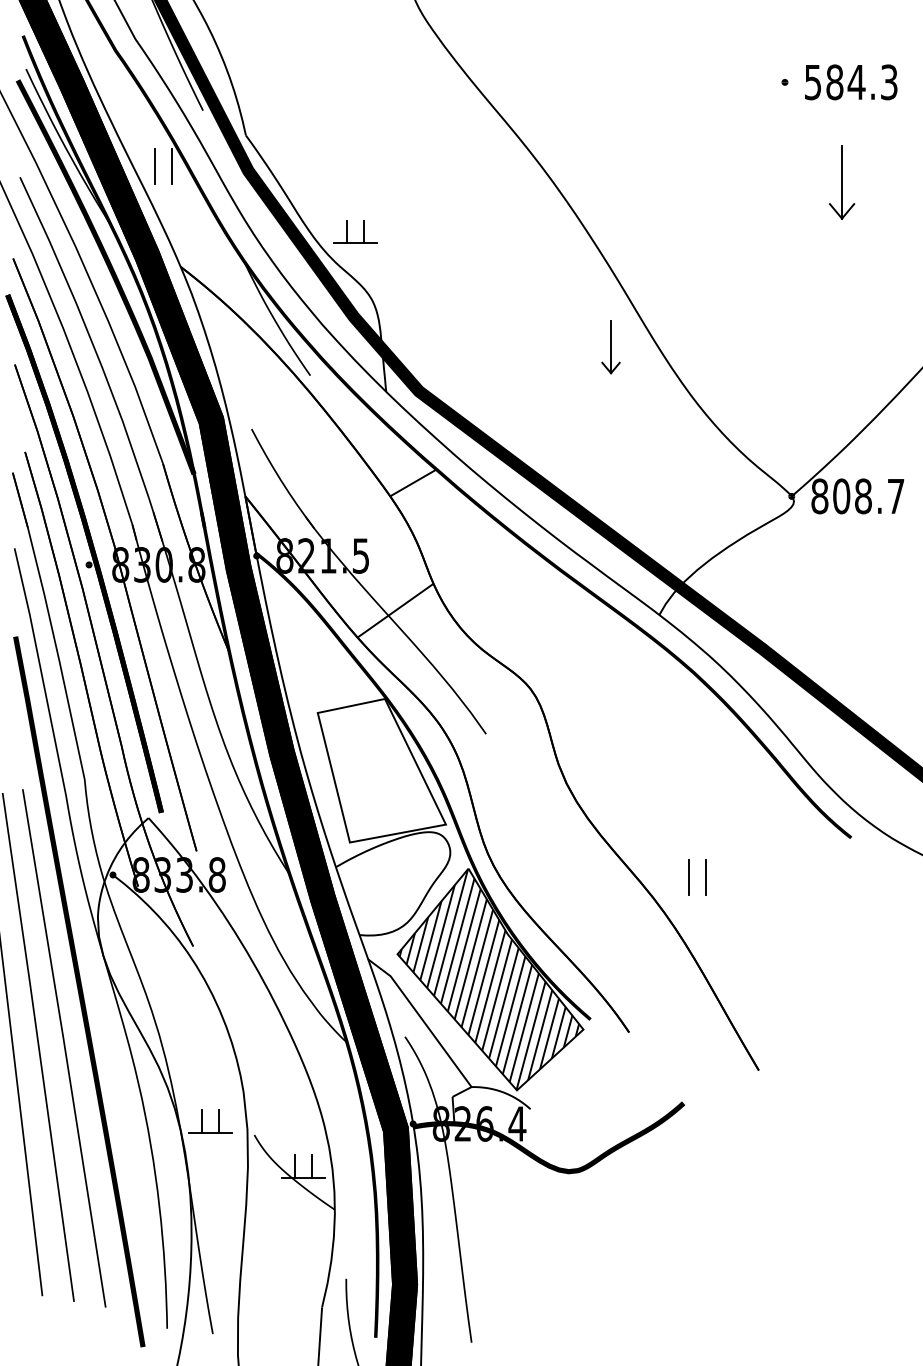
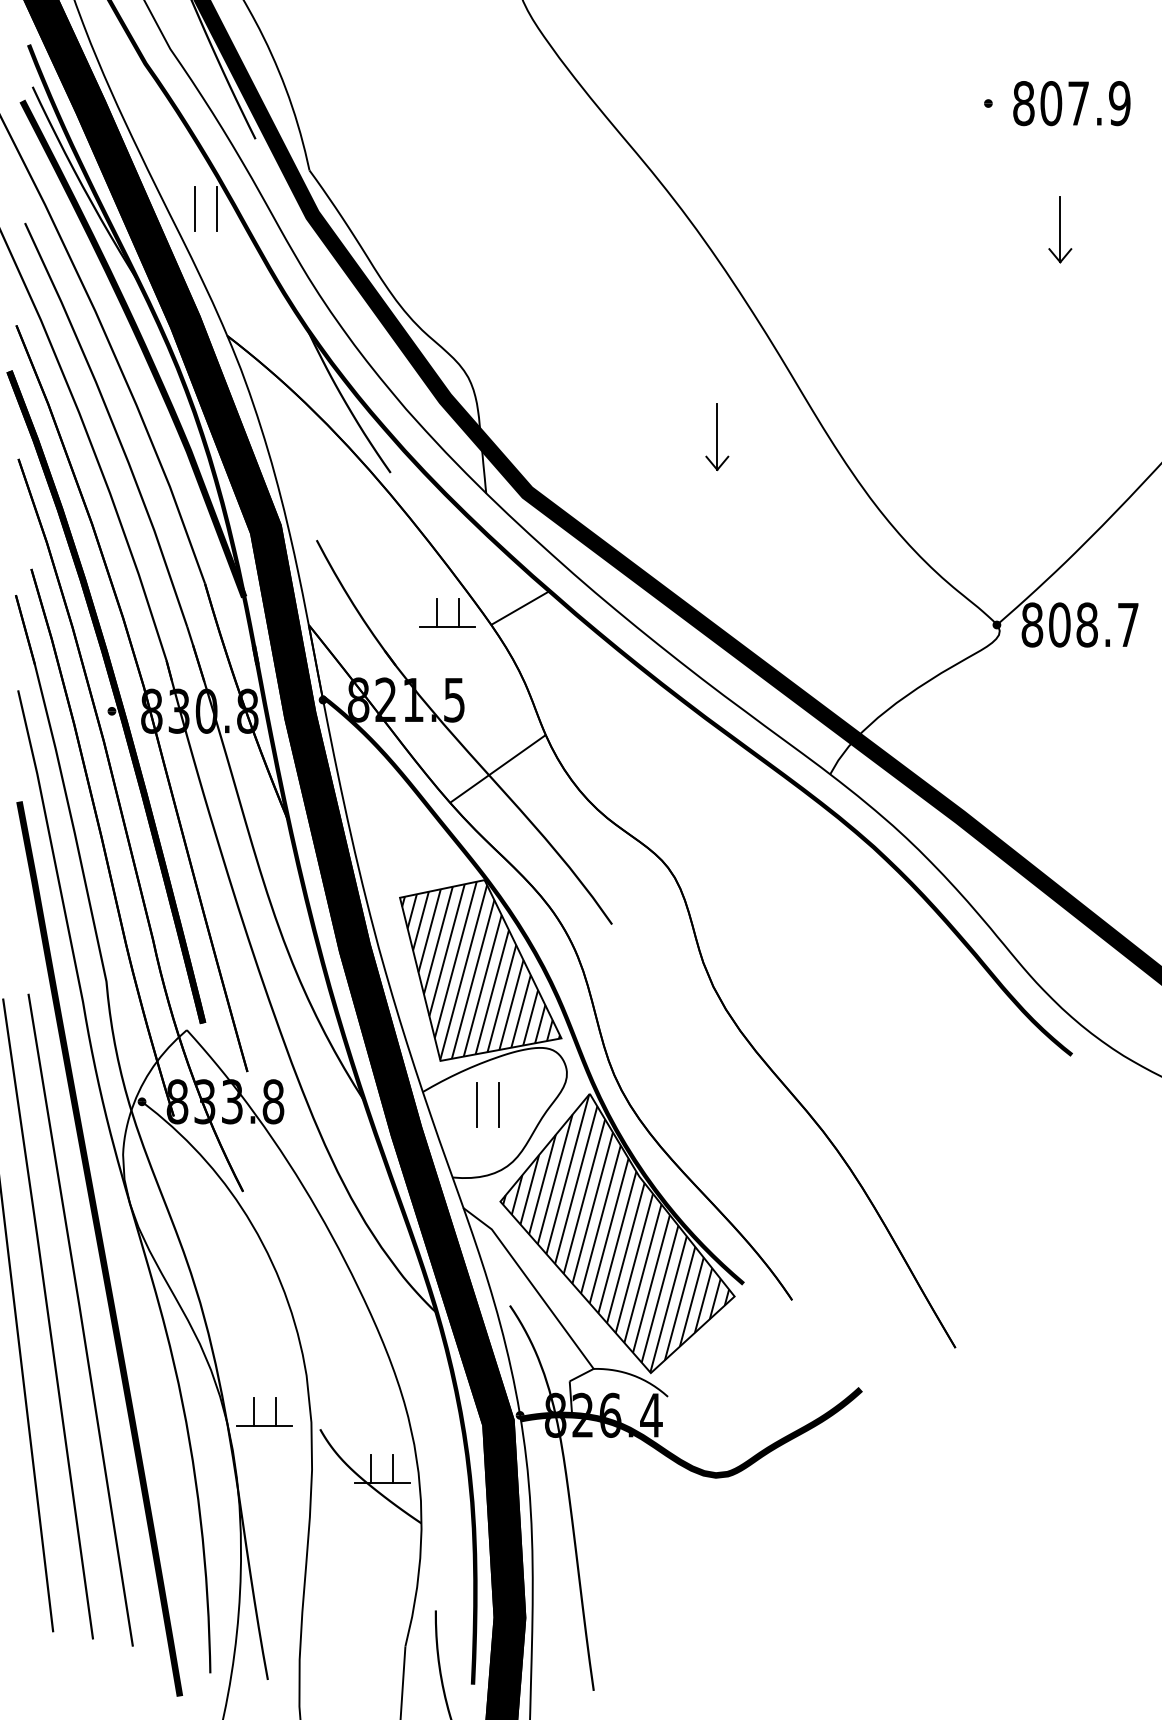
text: (850, 82) -> (1071, 103), 584.3 -> 807.9
part: (842, 182) -> (1060, 229), size x0.71
part: (347, 231) -> (437, 612), moved
part: (611, 347) -> (717, 437), moved
hatch: (381, 770) -> (480, 970), added
part: (688, 877) -> (477, 1104), moved

